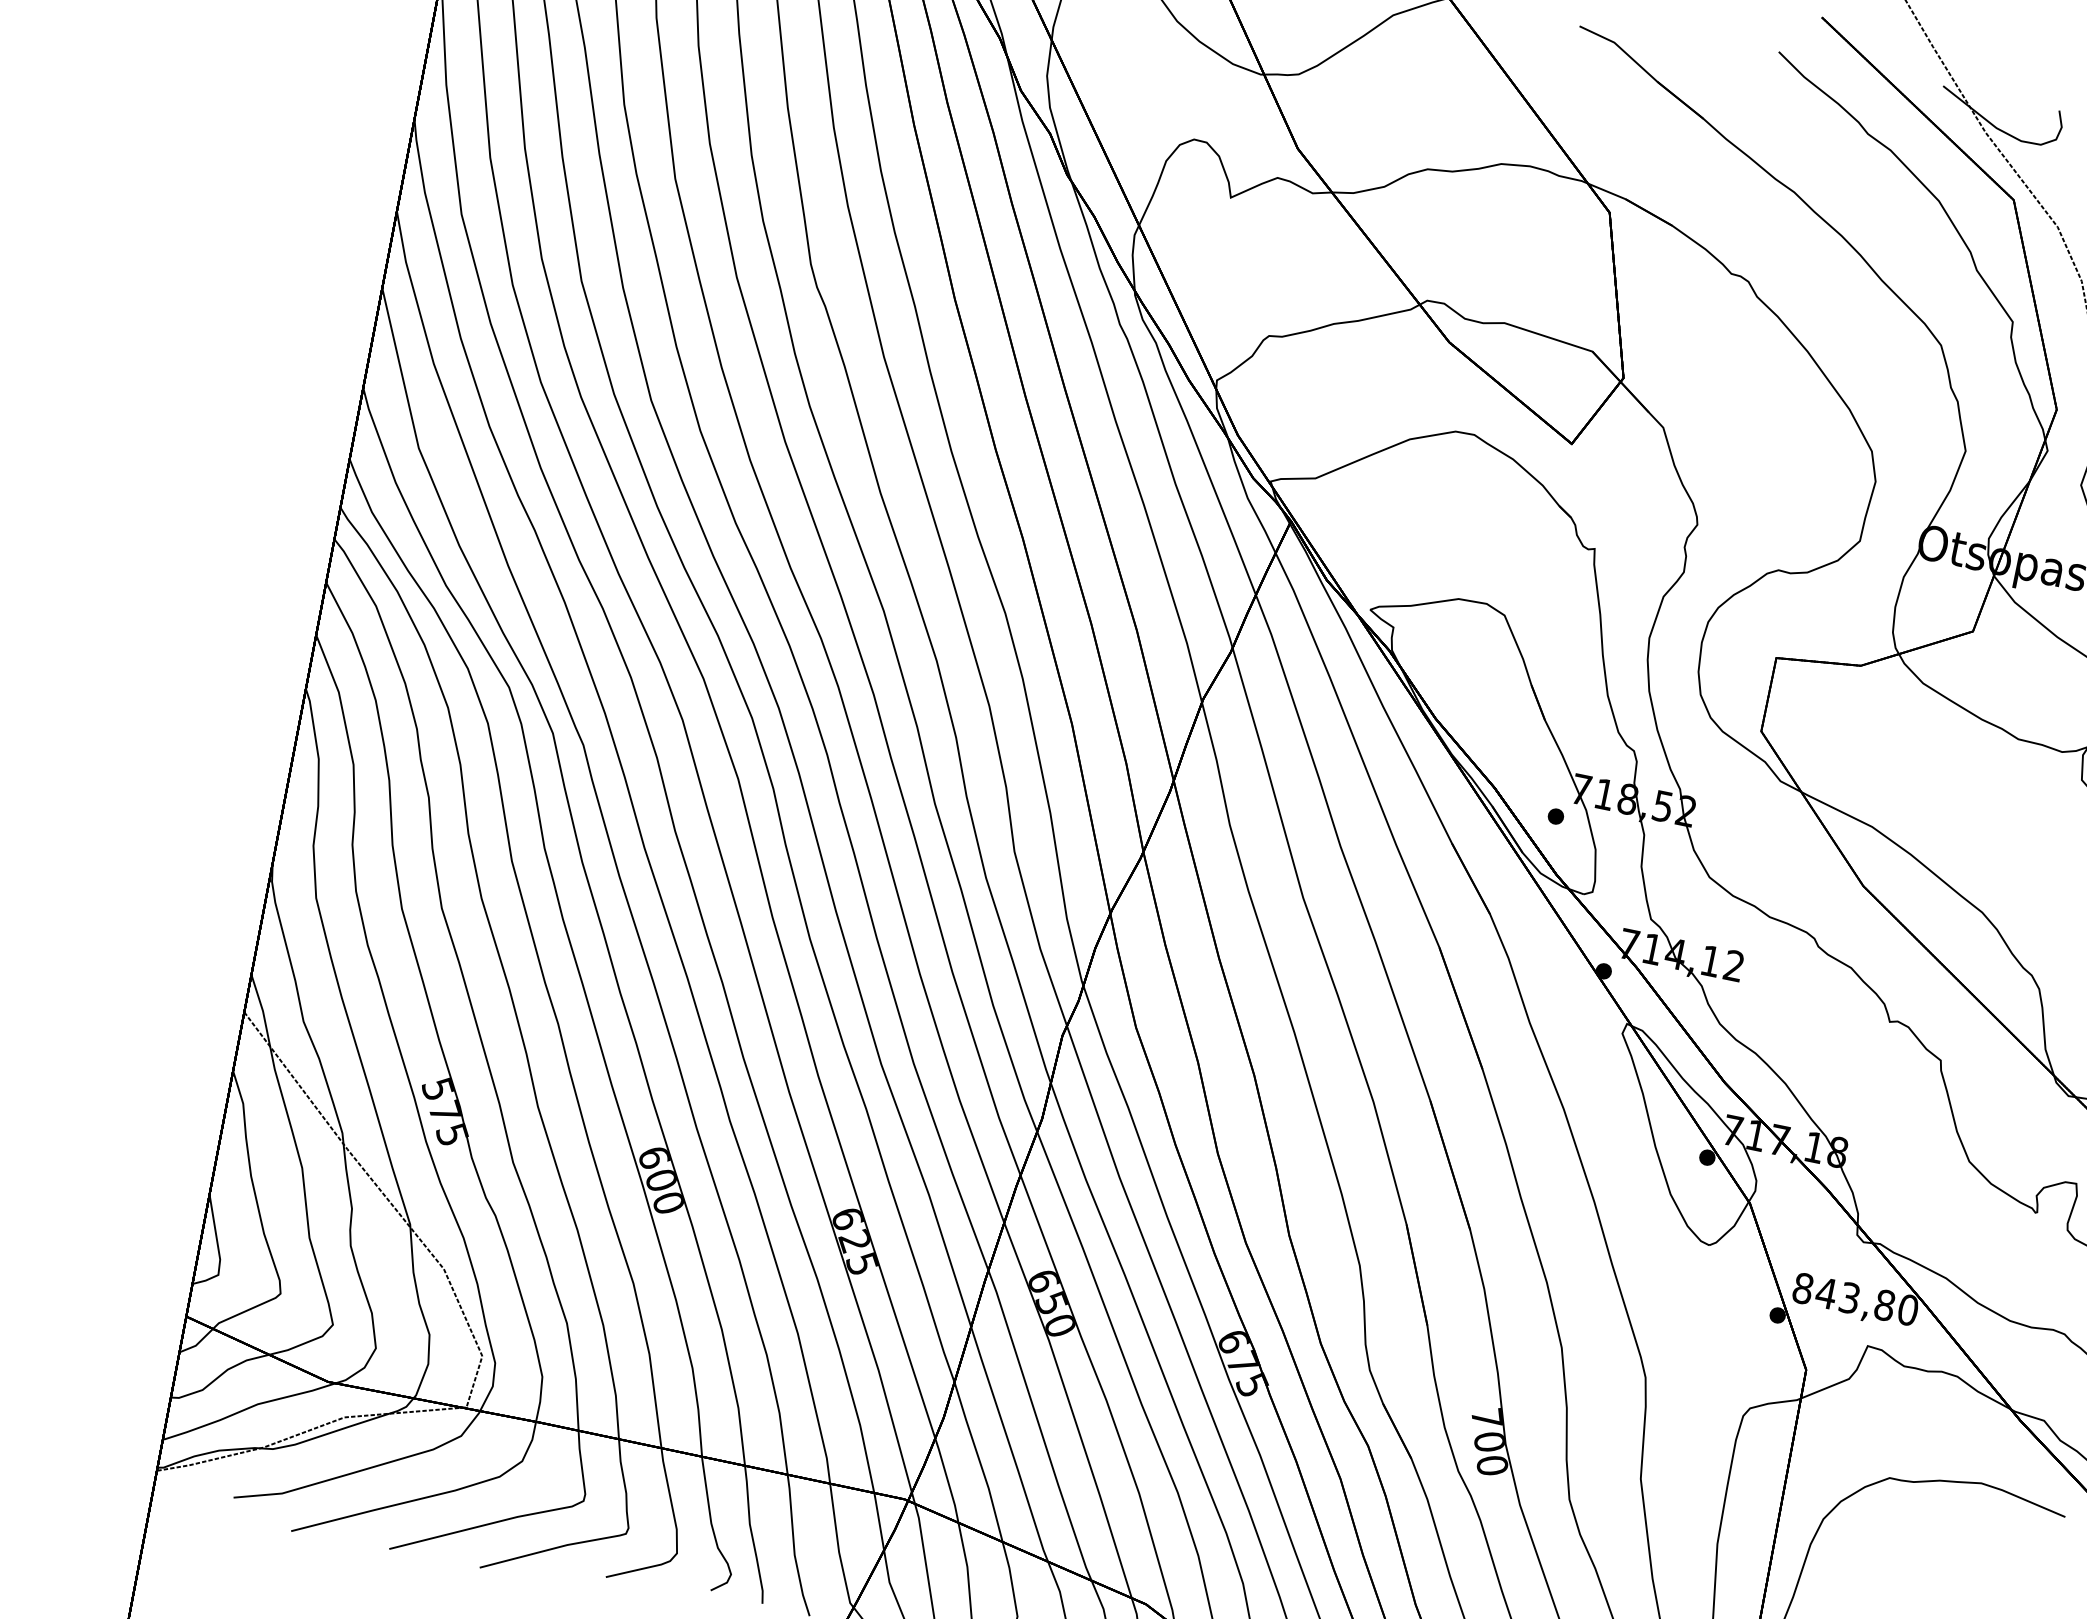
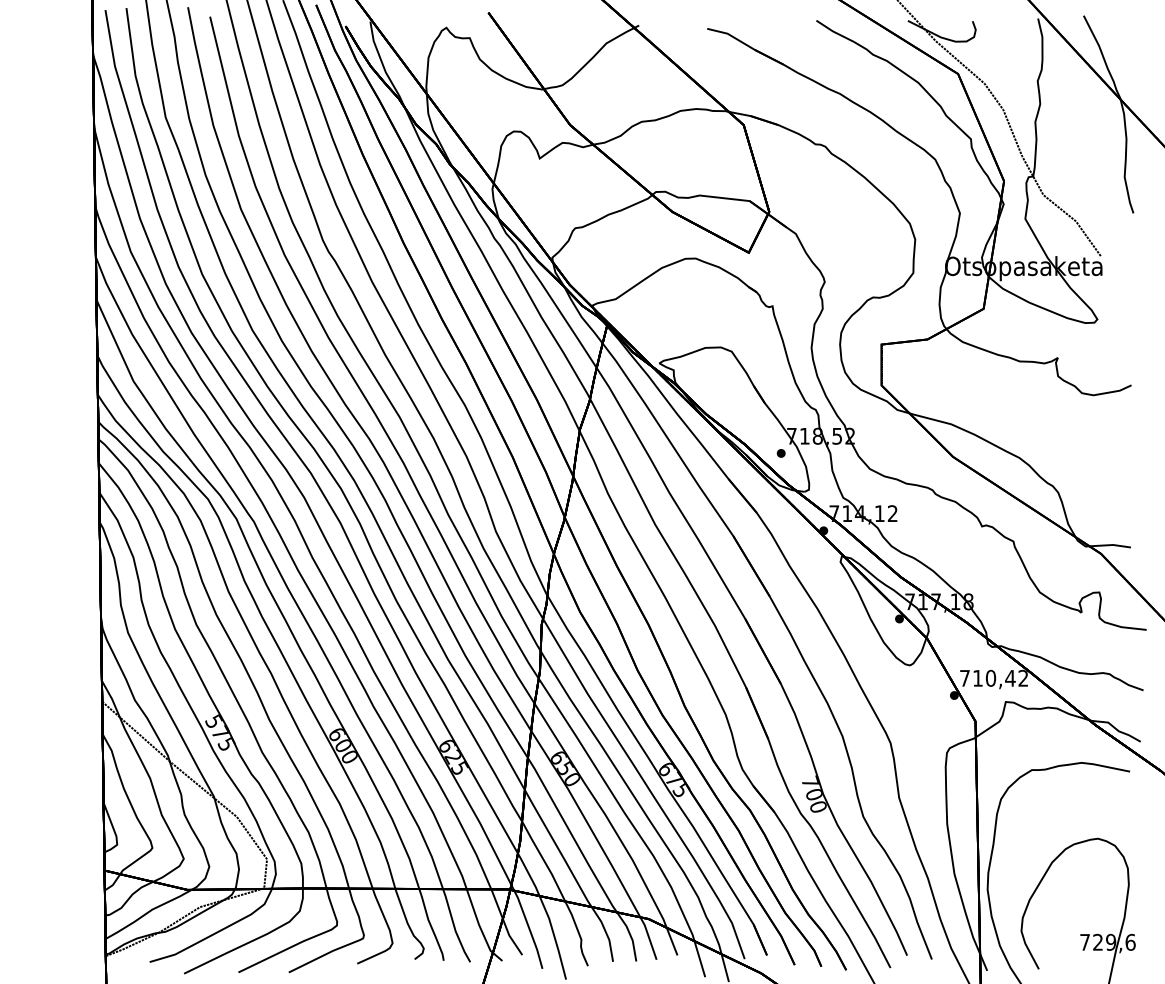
text: (1856, 1297) -> (994, 677), 843,80 -> 710,42

